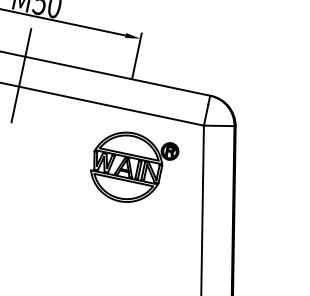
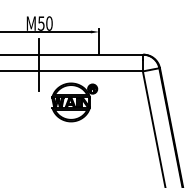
part: (132, 168) -> (74, 102), moved

